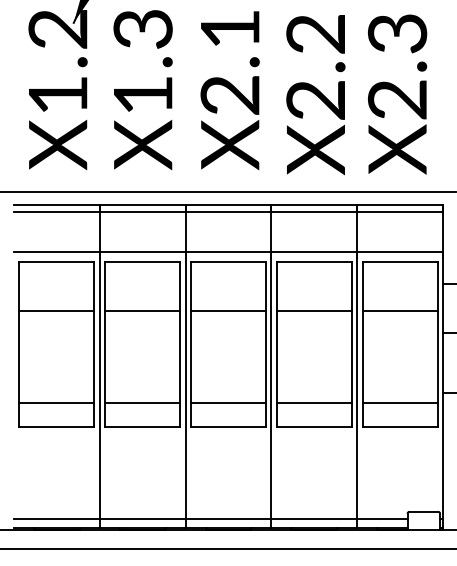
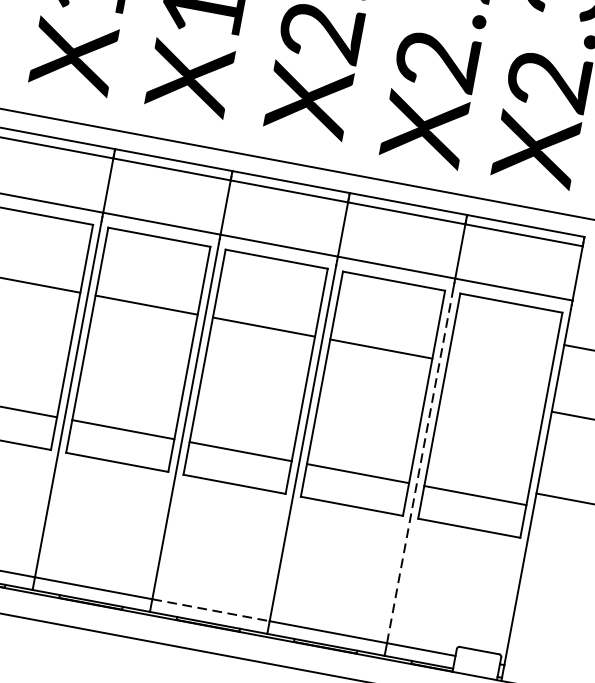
line: (399, 311) -> (497, 370), removed
line: (357, 388) -> (420, 465), solid -> dashed
line: (228, 518) -> (211, 609), solid -> dashed

